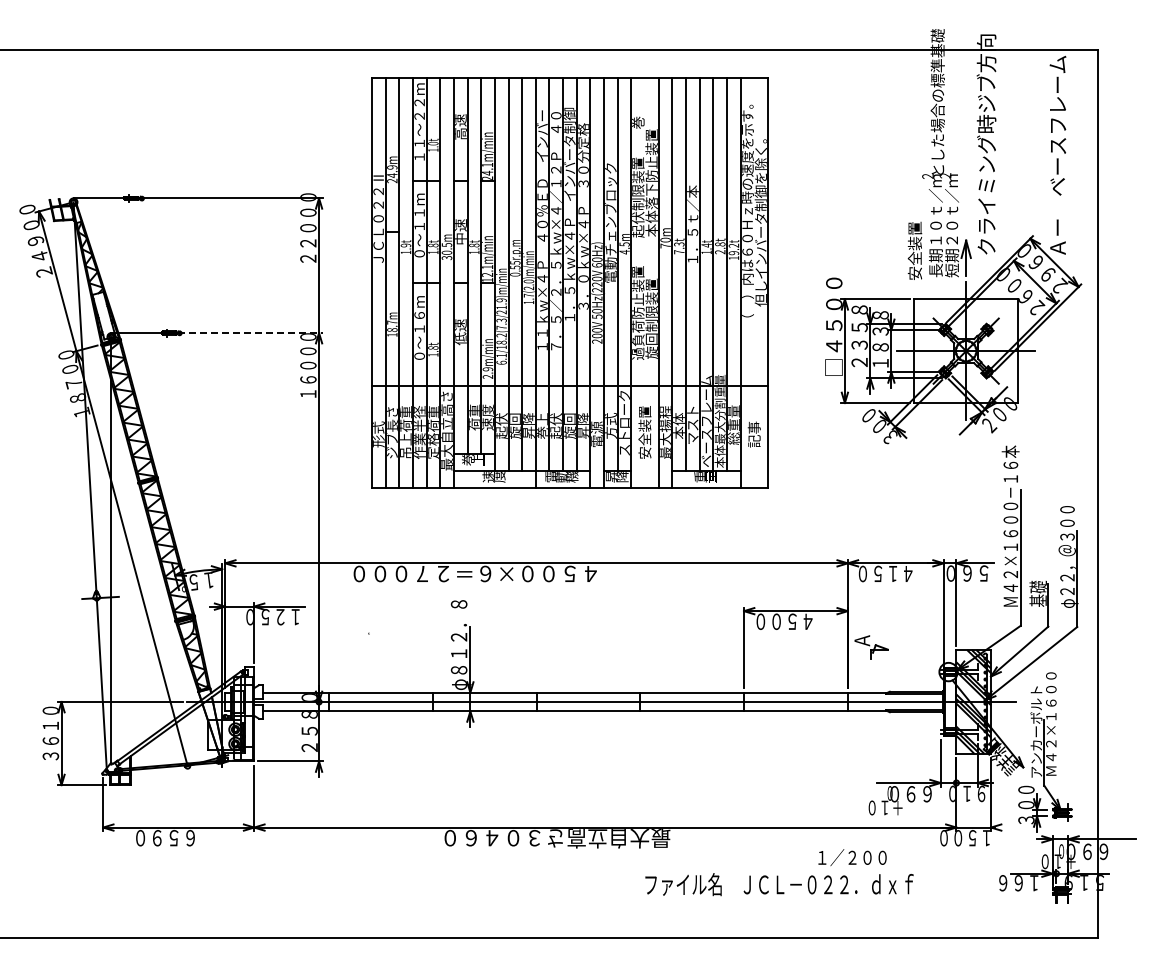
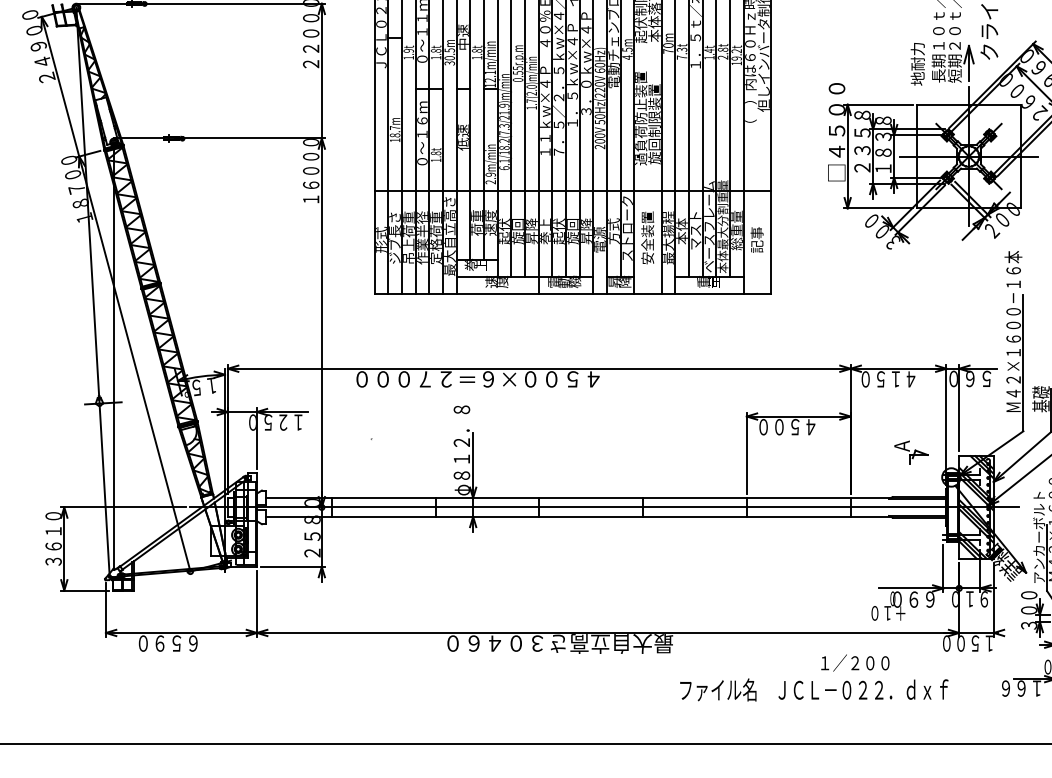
text: (914, 250) -> (917, 55), 安全装置 -> 地耐力
line: (250, 333) -> (253, 138), dashed -> solid
part: (871, 647) -> (911, 452), moved
text: (779, 884) -> (814, 689), moved

